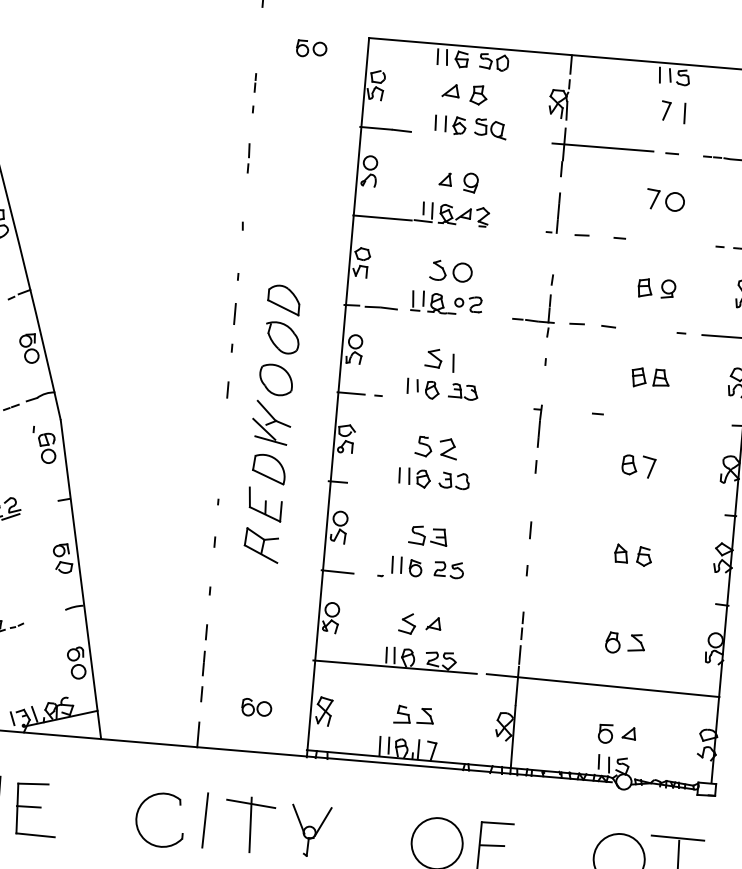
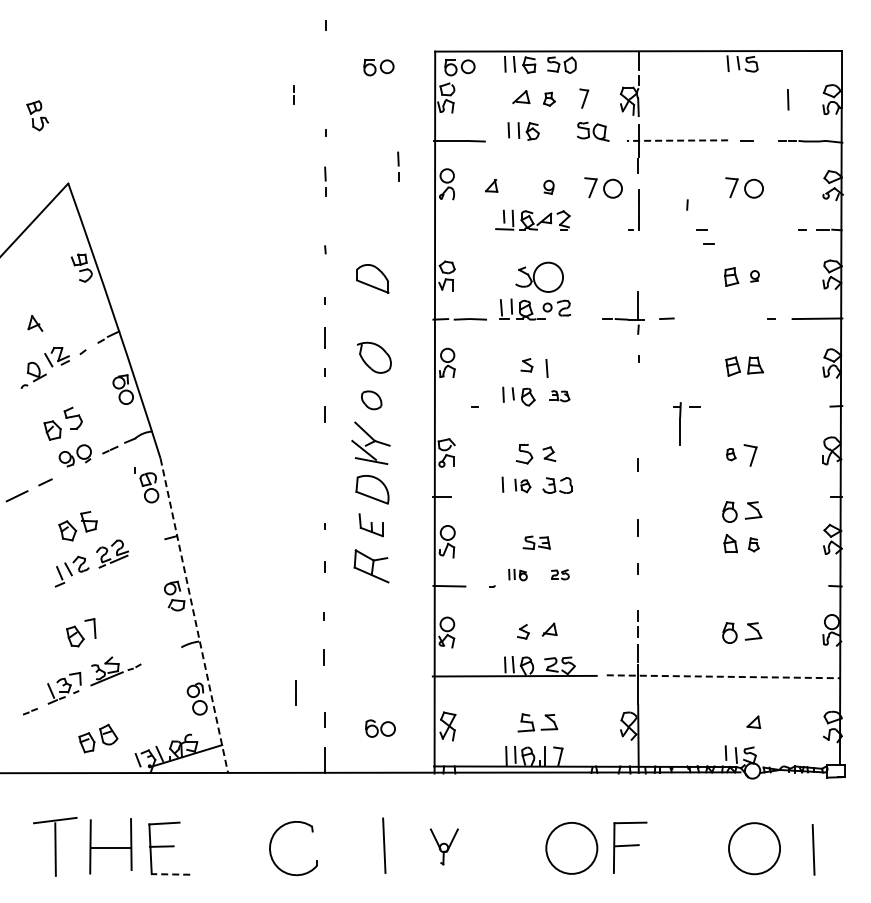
part: (391, 55) -> (459, 67), added
line: (255, 83) -> (293, 95), moved
part: (478, 95) -> (549, 99), size x0.7
part: (666, 110) -> (584, 98), moved
line: (685, 113) -> (788, 99), moved
part: (491, 128) -> (593, 131), moved
line: (602, 147) -> (677, 140), solid -> dashed
line: (322, 149) -> (398, 166), added
part: (445, 179) -> (491, 185), moved
part: (470, 183) -> (548, 187), size x0.7
part: (525, 187) -> (603, 187), added
line: (382, 217) -> (463, 229), removed
line: (581, 234) -> (663, 229), removed
line: (625, 252) -> (708, 243), added
circle: (462, 272) -> (548, 277), size x1.6
line: (552, 279) -> (687, 204), moved
part: (668, 289) -> (754, 276), size x0.6
part: (283, 299) -> (372, 278), moved
line: (608, 326) -> (698, 318), removed
part: (433, 358) -> (526, 365), size x0.7
part: (275, 380) -> (371, 400), size x0.6
part: (463, 392) -> (559, 396), size x0.7
line: (350, 393) -> (447, 407), removed
part: (536, 425) -> (677, 423), moved
part: (448, 448) -> (549, 453), size x0.7
part: (629, 464) -> (731, 454), size x0.6
part: (419, 477) -> (522, 485), size x0.7
part: (264, 503) -> (370, 524), size x0.7
part: (636, 522) -> (742, 511), added
part: (428, 535) -> (536, 542), size x0.7
part: (644, 556) -> (753, 544), size x0.7
part: (406, 566) -> (517, 574), size x0.6
part: (449, 569) -> (560, 574), size x0.6
line: (81, 579) -> (194, 615), solid -> dashed
part: (407, 623) -> (523, 631), size x0.7
line: (203, 663) -> (295, 692), moved
line: (602, 685) -> (723, 676), solid -> dashed
part: (604, 733) -> (729, 724), removed
line: (250, 803) -> (382, 824), removed
line: (205, 819) -> (338, 844), removed
part: (310, 830) -> (444, 846), size x0.7
line: (35, 835) -> (170, 874), solid -> dashed
line: (677, 838) -> (810, 822), removed

